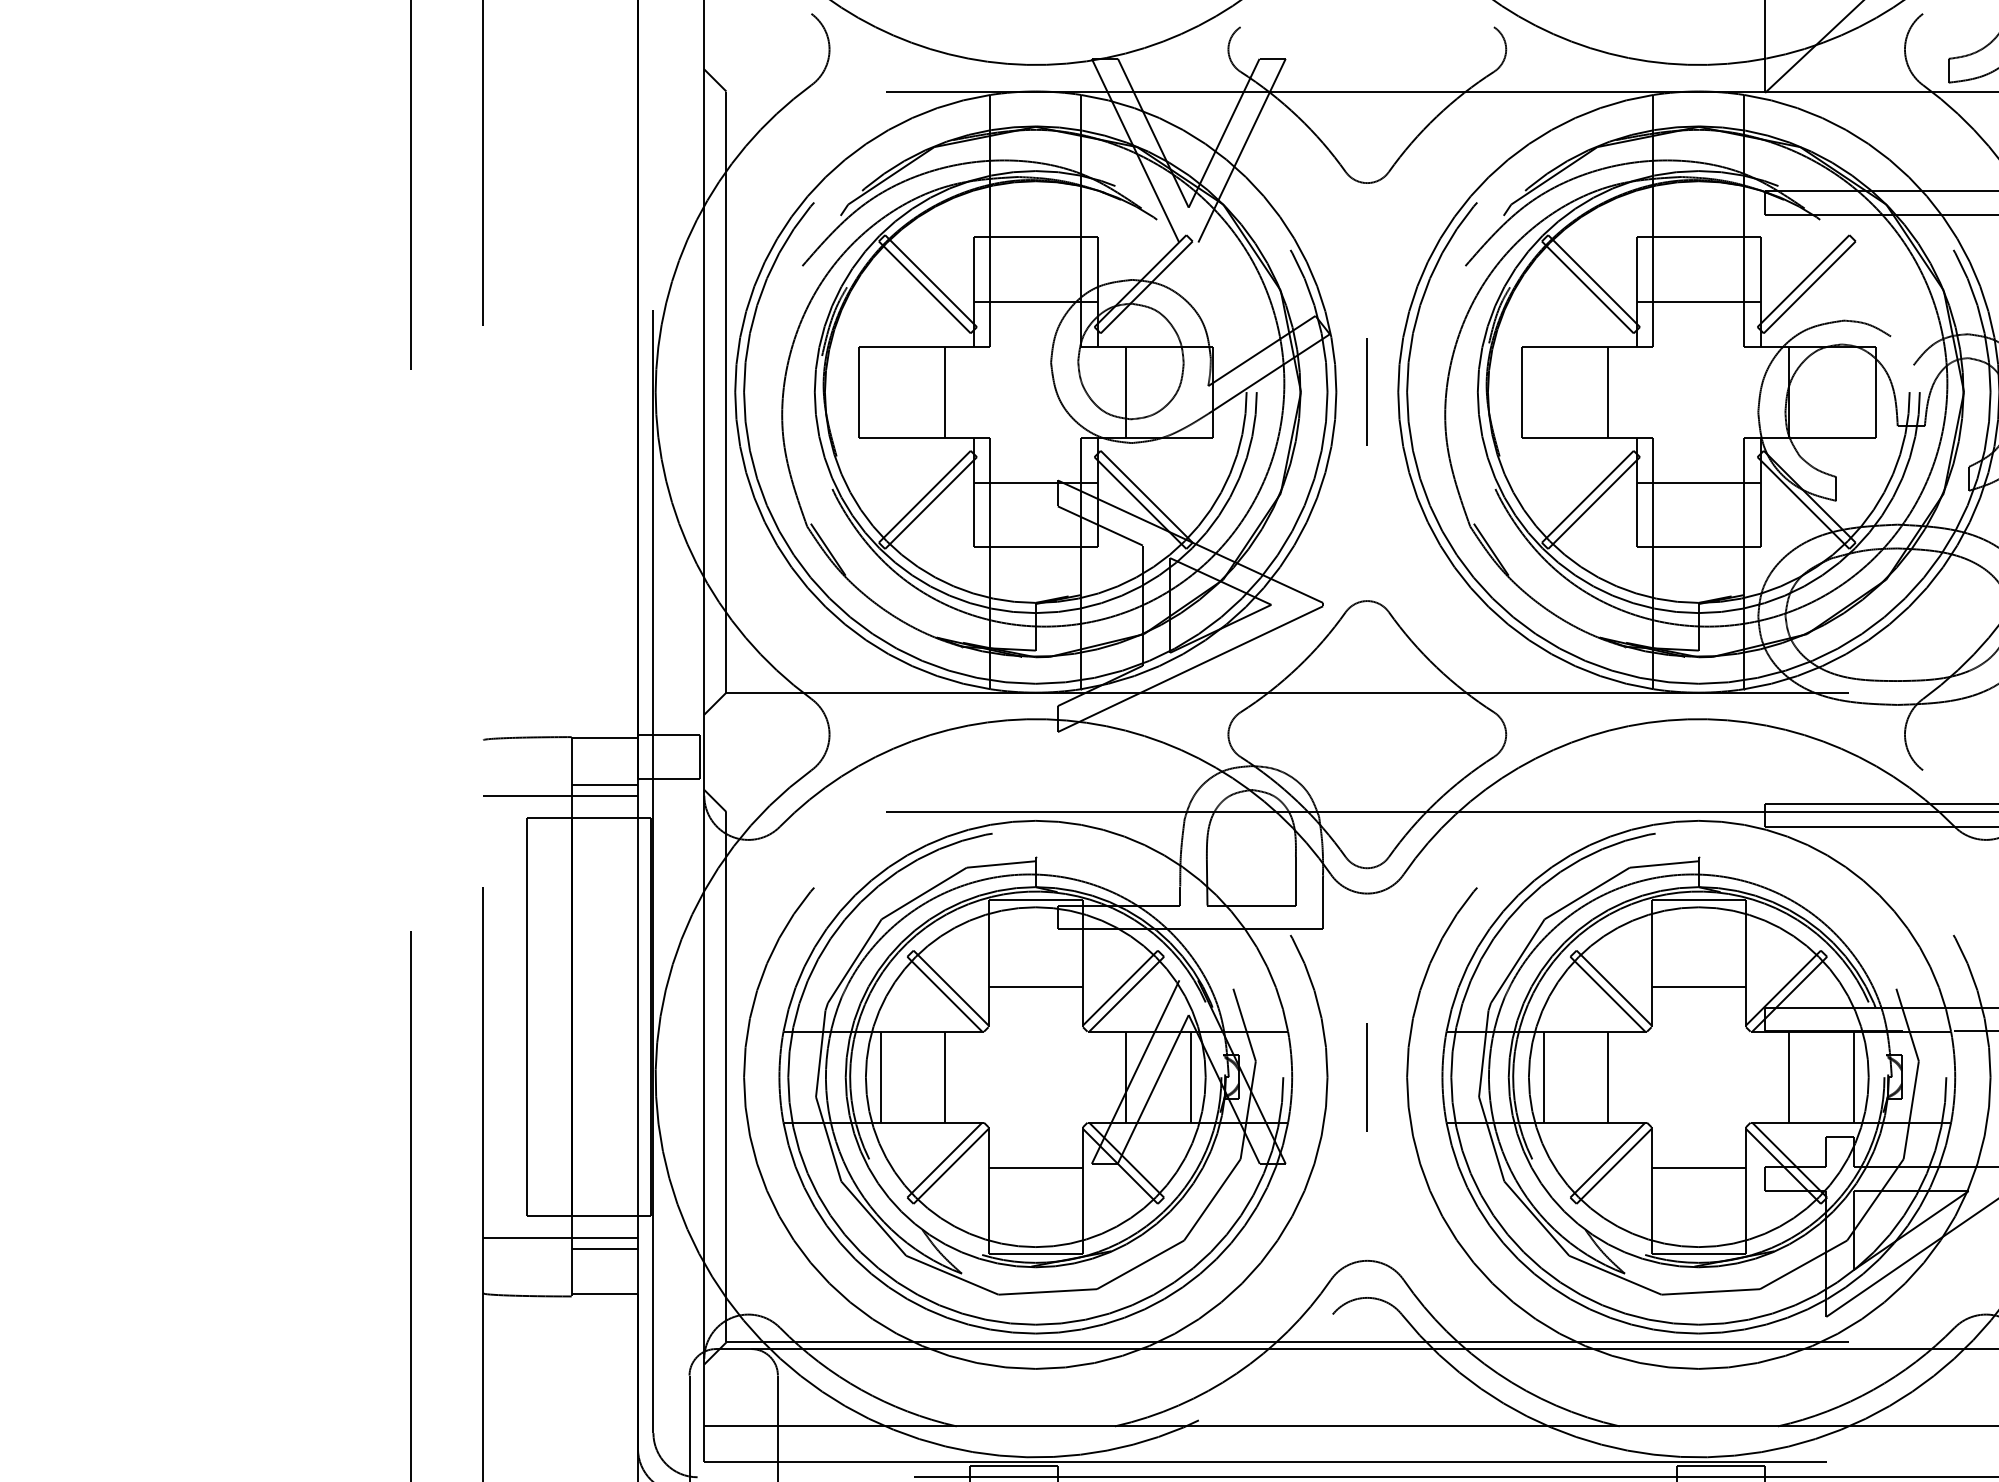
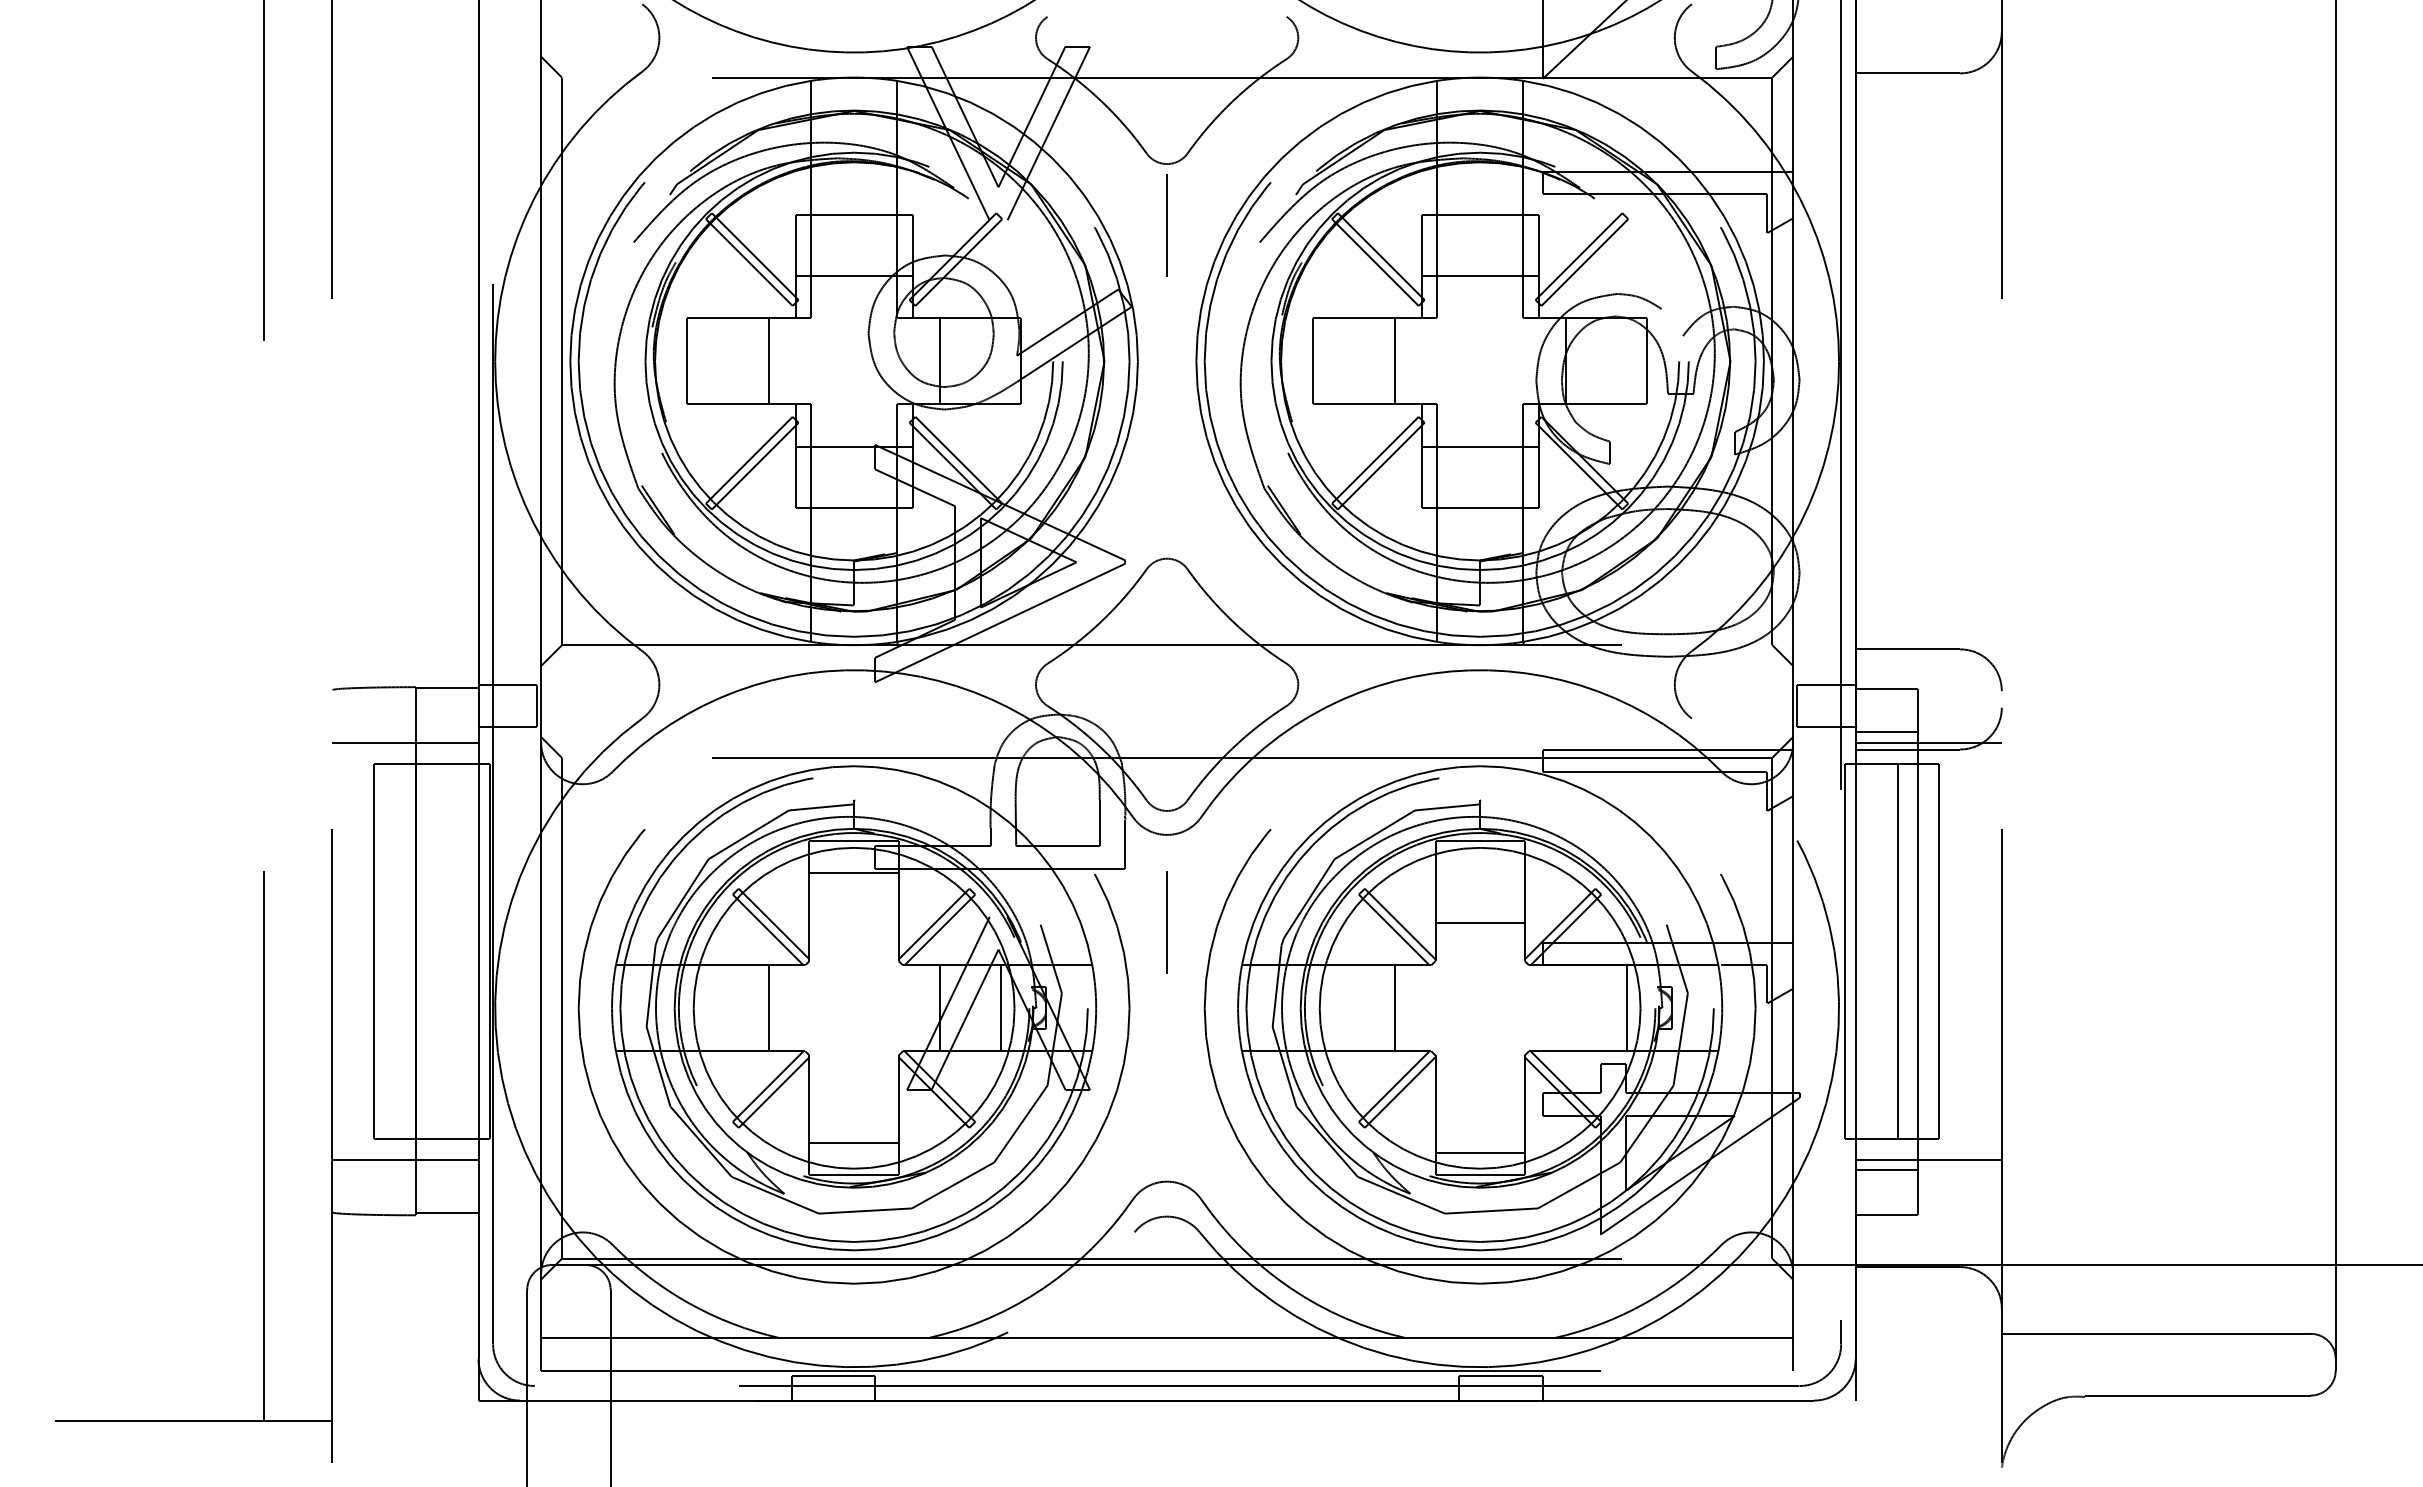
line: (1366, 392) -> (1166, 225), moved
line: (604, 785) -> (446, 732), removed
line: (1035, 986) -> (853, 872), moved
line: (880, 1077) -> (707, 1008), removed
line: (1366, 1077) -> (1166, 922), moved
line: (1543, 1077) -> (1333, 1008), removed
line: (1789, 1077) -> (1565, 1008), removed
line: (1035, 1167) -> (853, 1142), moved
line: (1698, 1167) -> (1479, 1152), moved
line: (604, 1249) -> (446, 1170), removed

